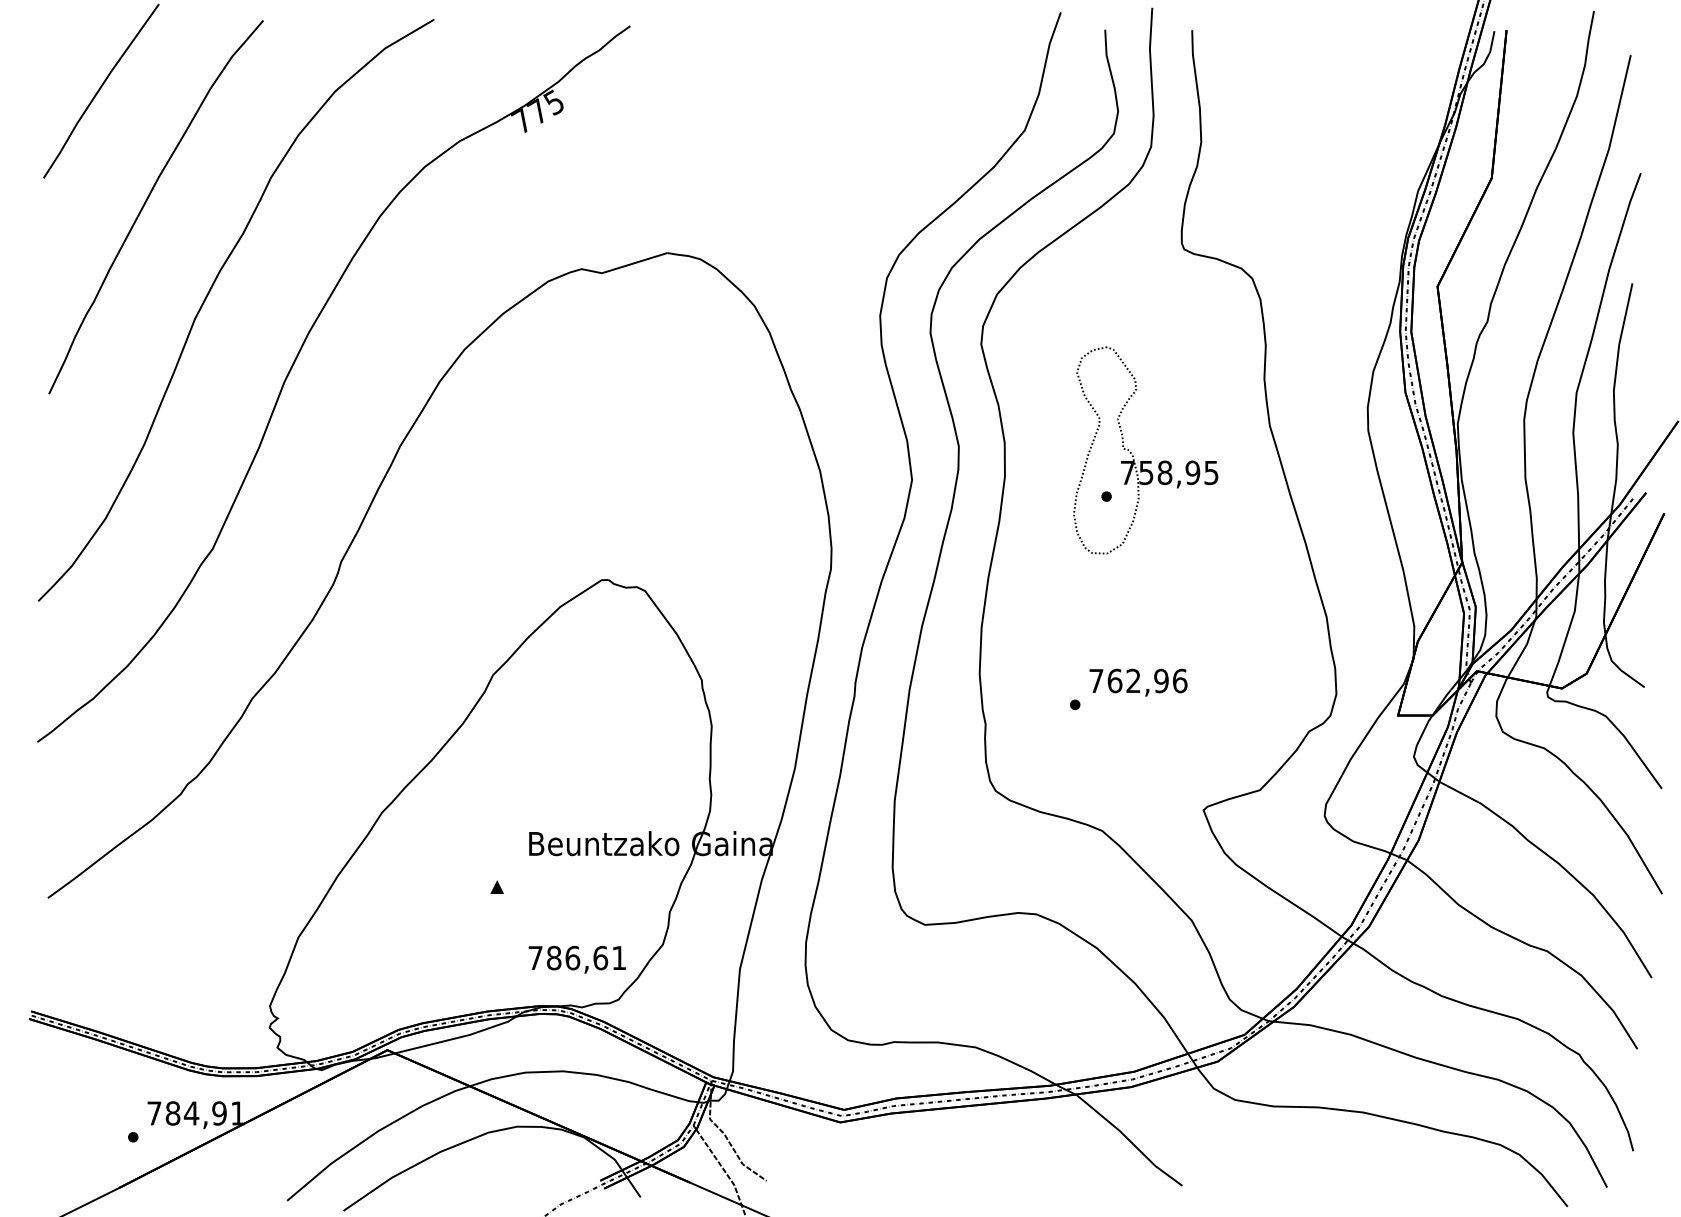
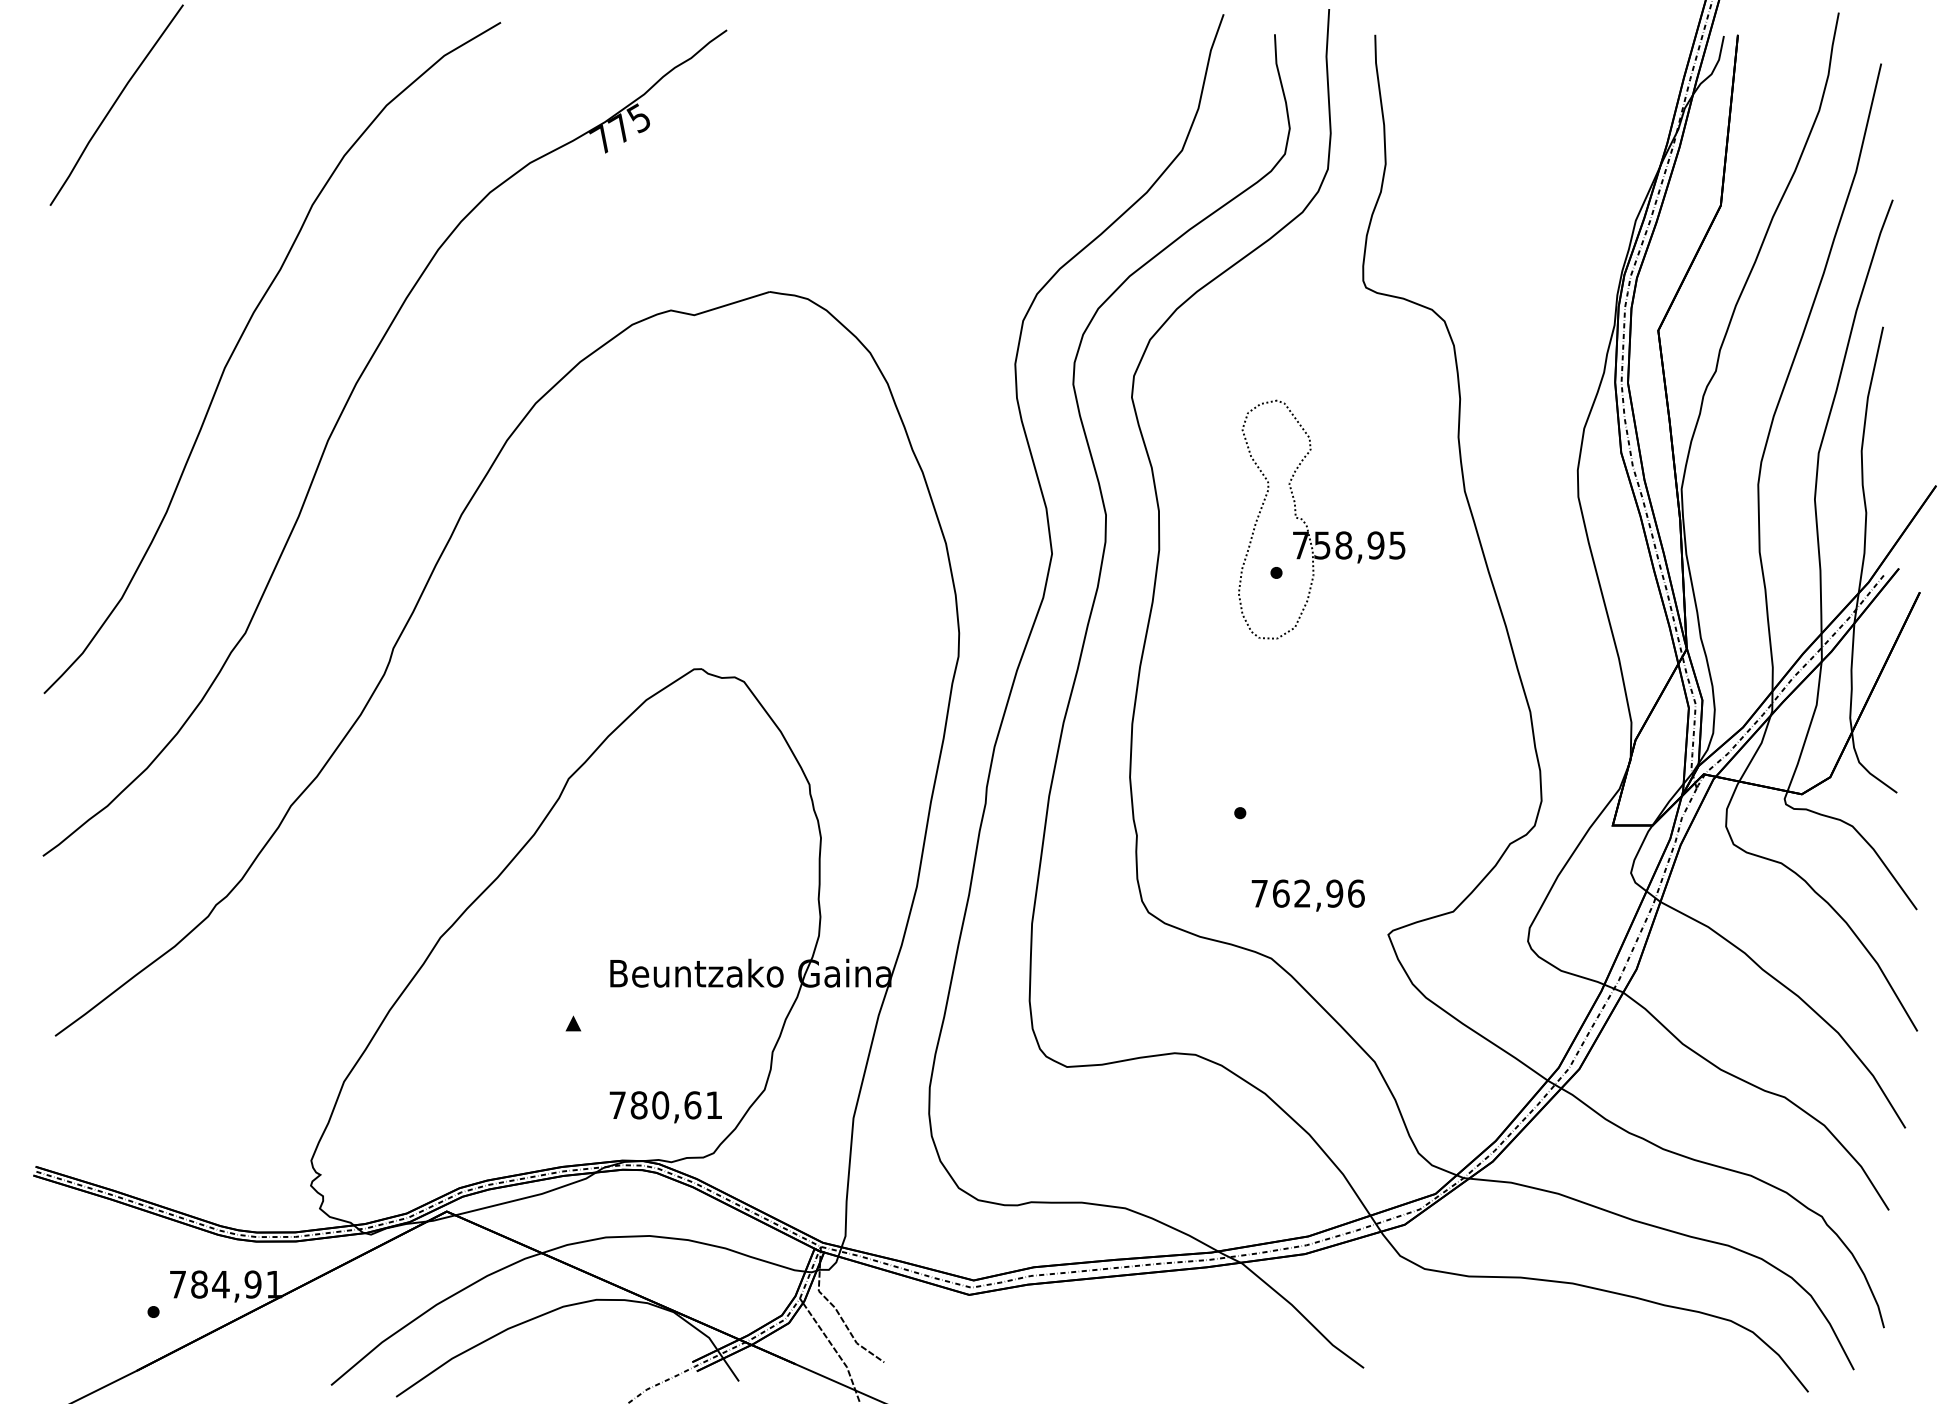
curve: (147, 201) -> (169, 232), removed
text: (1137, 682) -> (1307, 895), moved
text: (572, 958) -> (660, 1105), 786,61 -> 780,61

